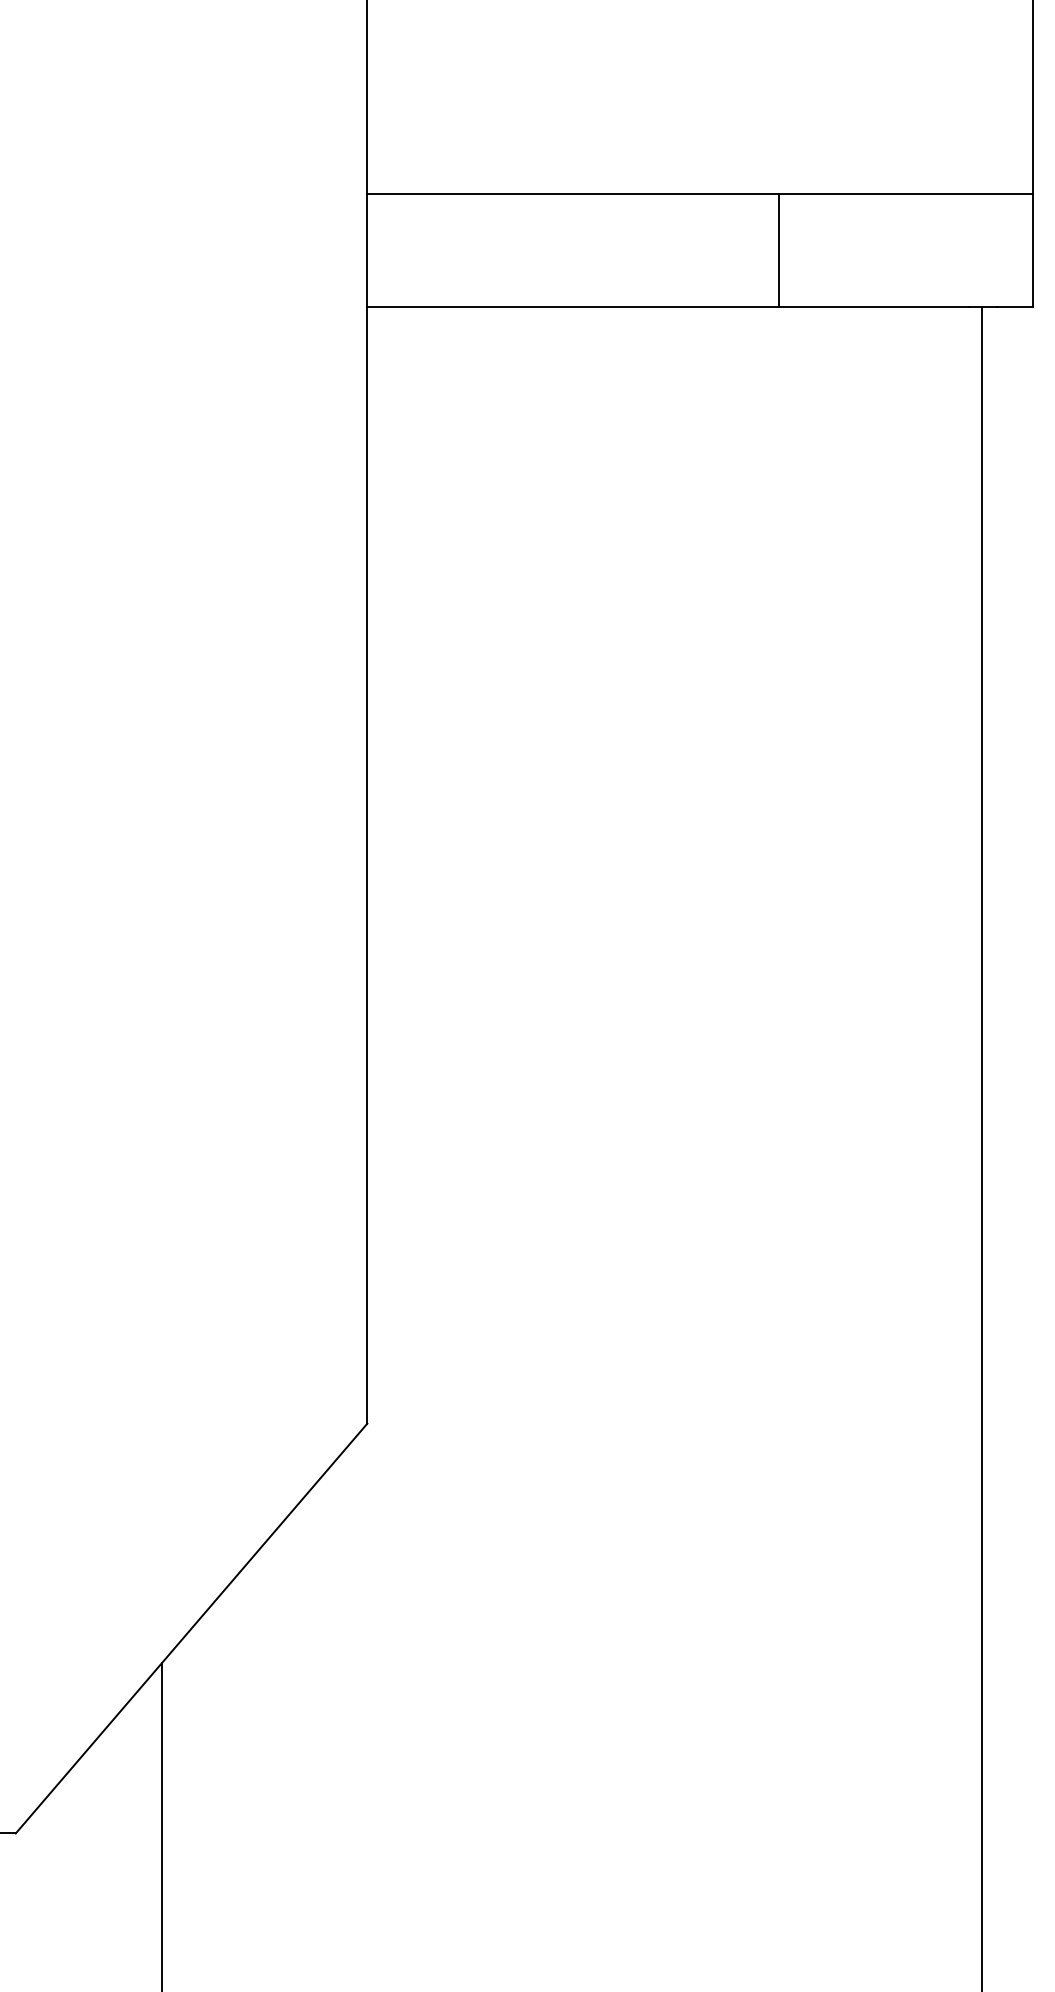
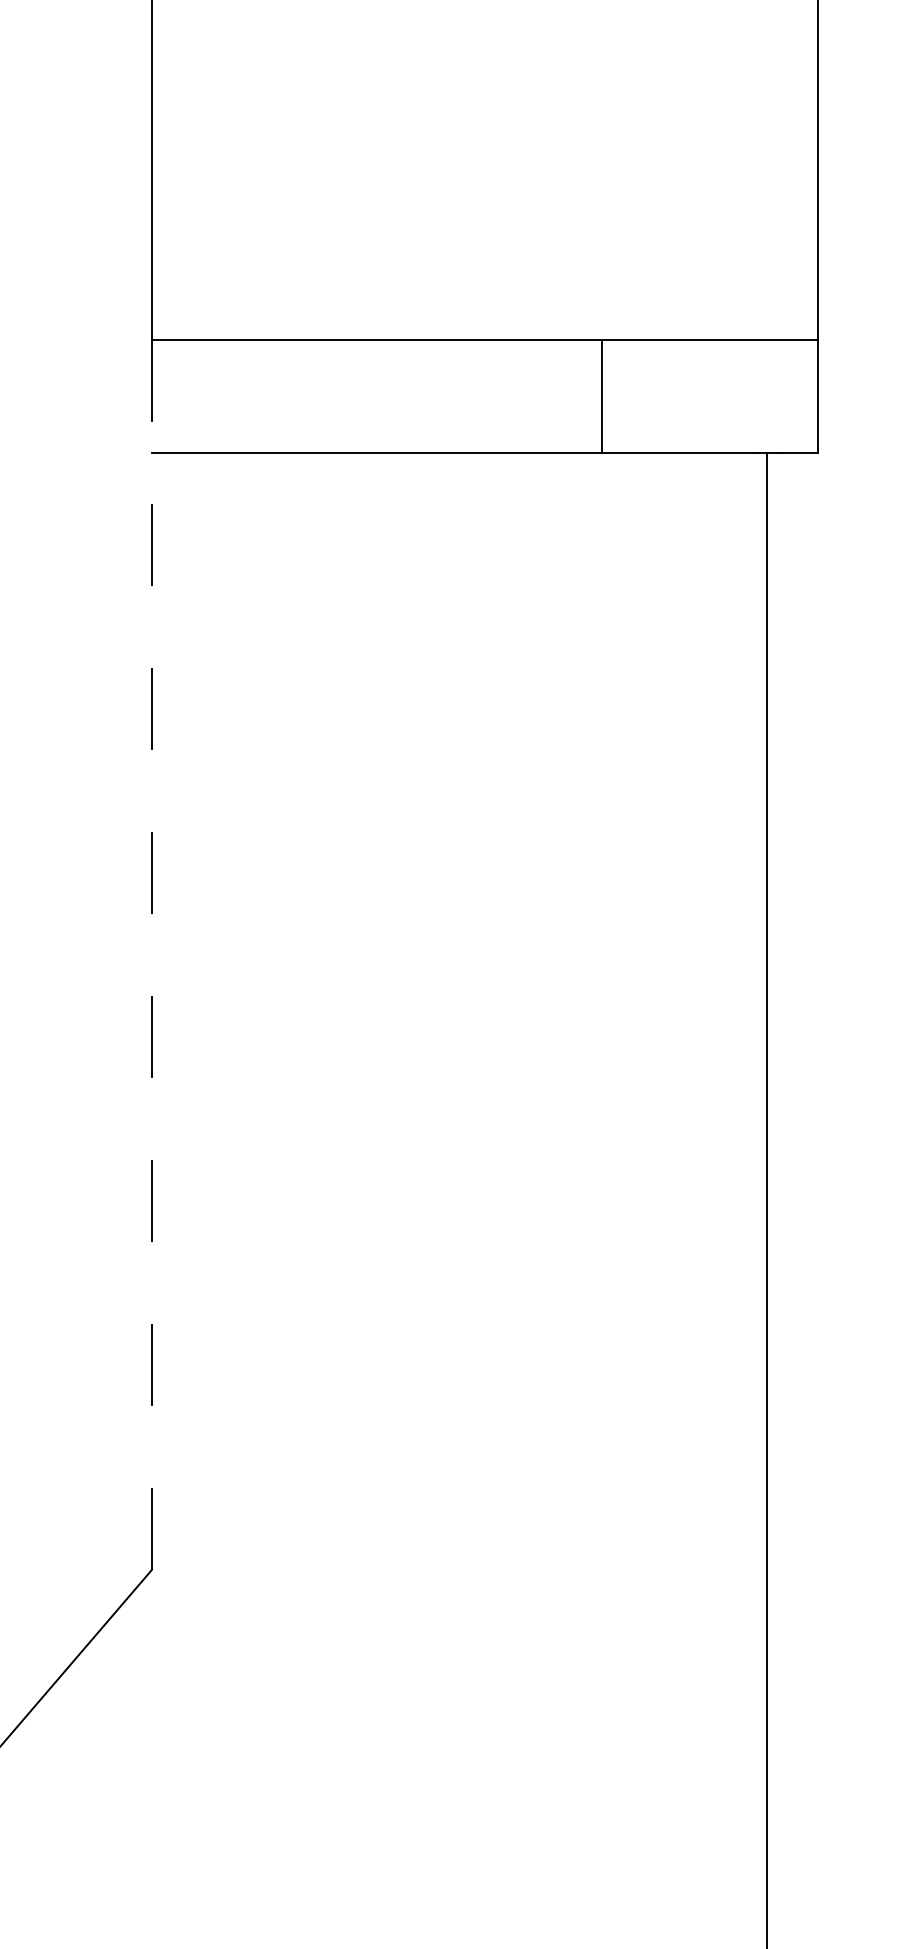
line: (779, 250) -> (602, 396), moved
line: (367, 808) -> (152, 954), solid -> dashed

